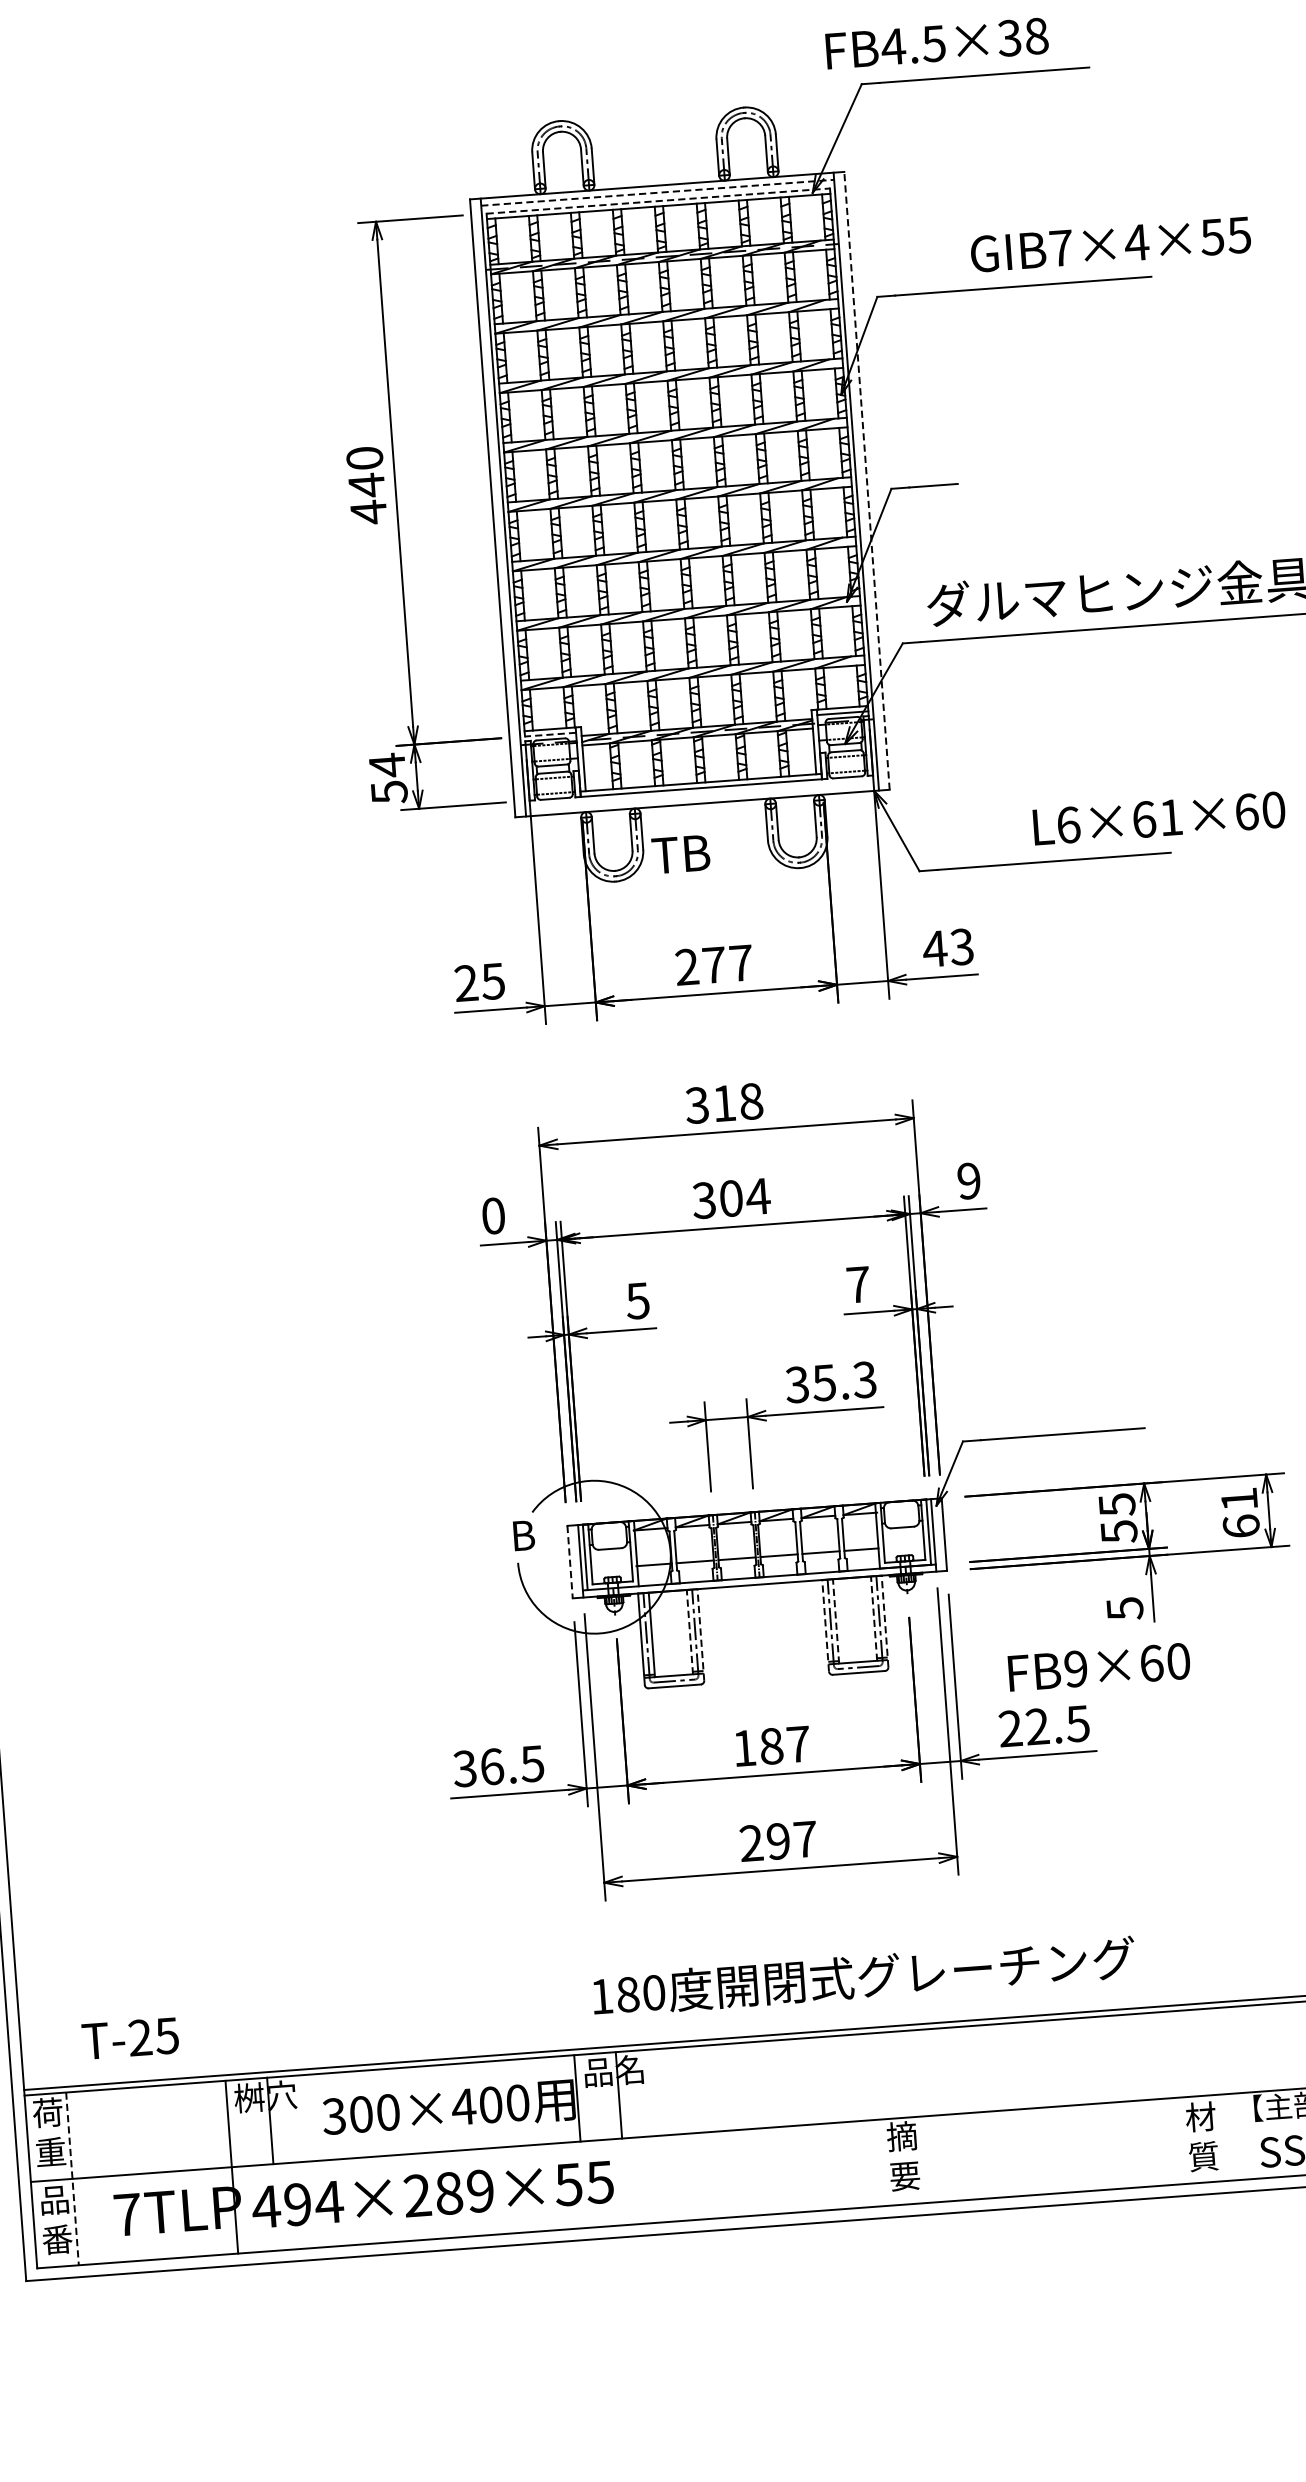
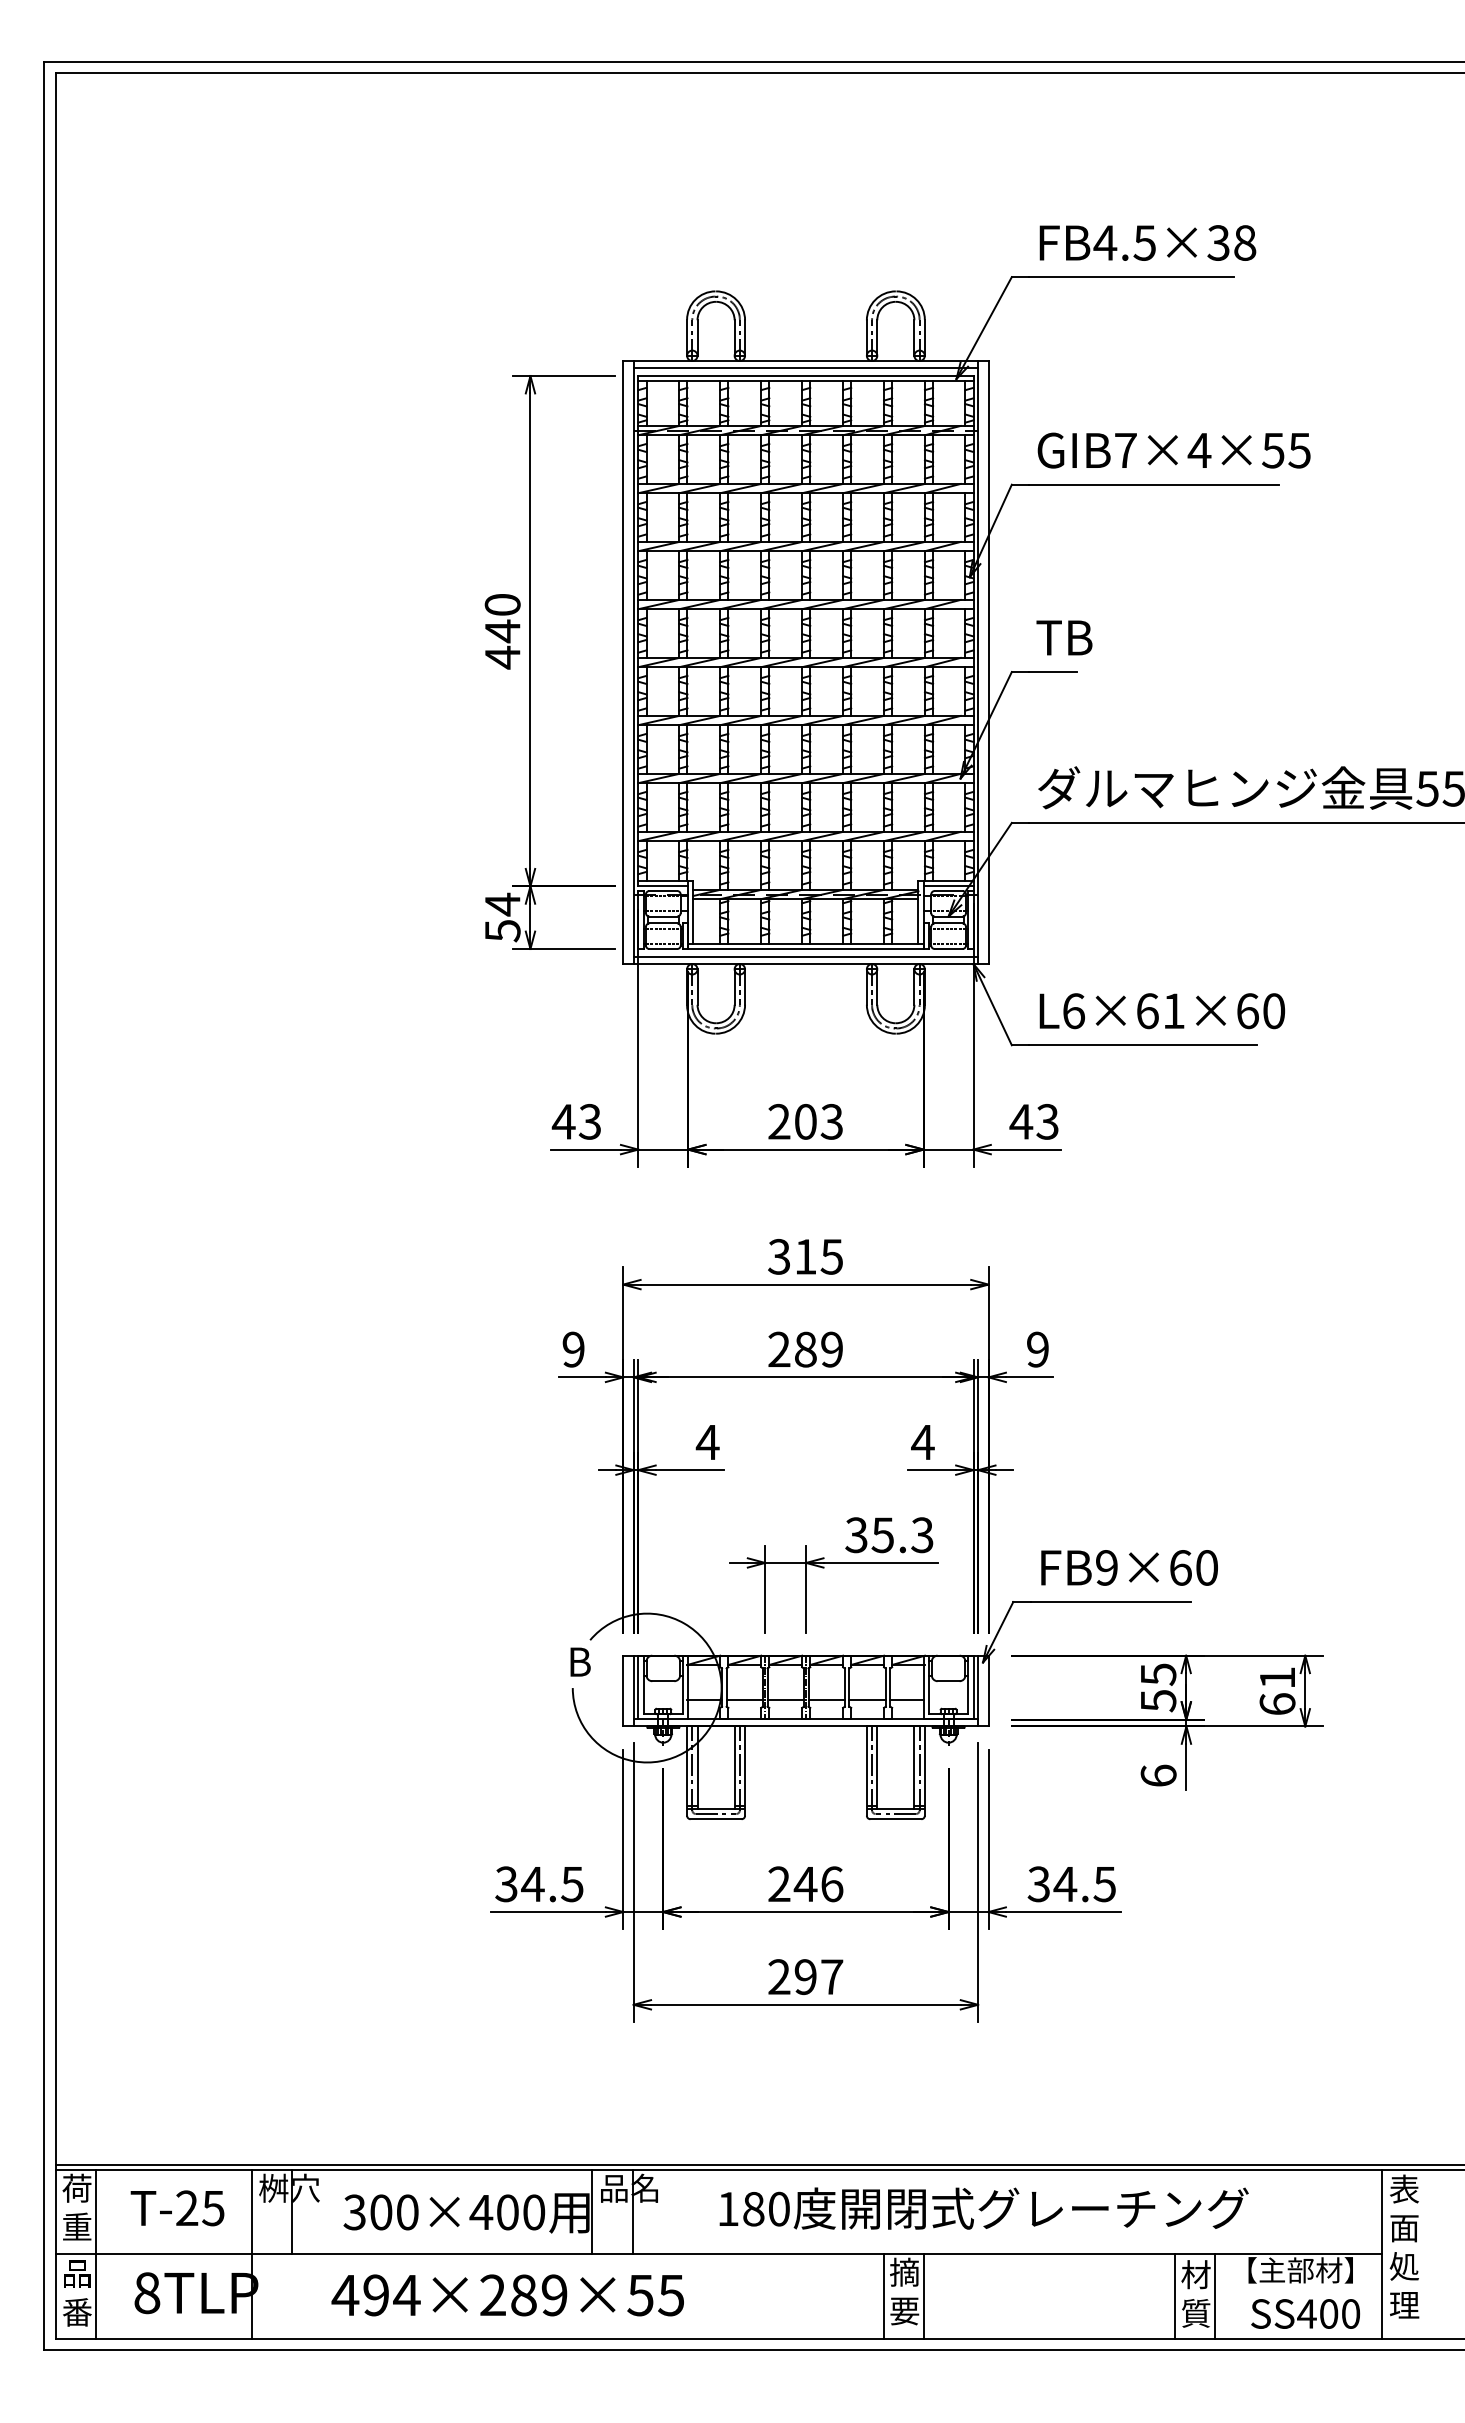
text: (936, 43) -> (1147, 242), moved
line: (658, 192) -> (806, 367), dashed -> solid
line: (657, 201) -> (805, 376), dashed -> solid
text: (1110, 244) -> (1173, 450), moved
line: (866, 480) -> (988, 662), dashed -> solid
line: (550, 734) -> (663, 886), dashed -> solid
line: (701, 796) -> (805, 957), added
text: (1159, 818) -> (1162, 1011), moved
text: (681, 853) -> (1064, 637), moved
text: (728, 963) -> (819, 1121), 277 -> 203
text: (478, 982) -> (575, 1121), 25 -> 43
text: (750, 1101) -> (831, 1256), 318 -> 315
text: (731, 1198) -> (805, 1349), 304 -> 289
text: (493, 1215) -> (573, 1349), 0 -> 9
text: (857, 1284) -> (922, 1442), 7 -> 4
text: (637, 1301) -> (707, 1442), 5 -> 4
line: (570, 1562) -> (623, 1691), dashed -> solid
text: (1124, 1608) -> (1158, 1775), 5 -> 6
line: (874, 1618) -> (914, 1767), dashed -> solid
line: (836, 1621) -> (877, 1767), dashed -> solid
line: (884, 1621) -> (924, 1771), dashed -> solid
line: (825, 1626) -> (866, 1771), dashed -> solid
line: (689, 1632) -> (734, 1767), dashed -> solid
line: (701, 1635) -> (745, 1771), dashed -> solid
text: (1099, 1666) -> (1129, 1567), moved
text: (1024, 1727) -> (1052, 1884), 22.5 -> 34.5
text: (771, 1746) -> (805, 1884), 187 -> 246
text: (491, 1767) -> (532, 1884), 36.5 -> 34.5
text: (863, 1976) -> (983, 2208), moved
text: (130, 2038) -> (177, 2208), moved
line: (1222, 2137) -> (1215, 2296), added
line: (1180, 2140) -> (1174, 2296), added
line: (924, 2159) -> (924, 2296), added
line: (882, 2162) -> (883, 2296), added
line: (72, 2178) -> (96, 2254), dashed -> solid
text: (432, 2194) -> (507, 2295), moved
text: (127, 2215) -> (147, 2293), 7TLP -> 8TLP

